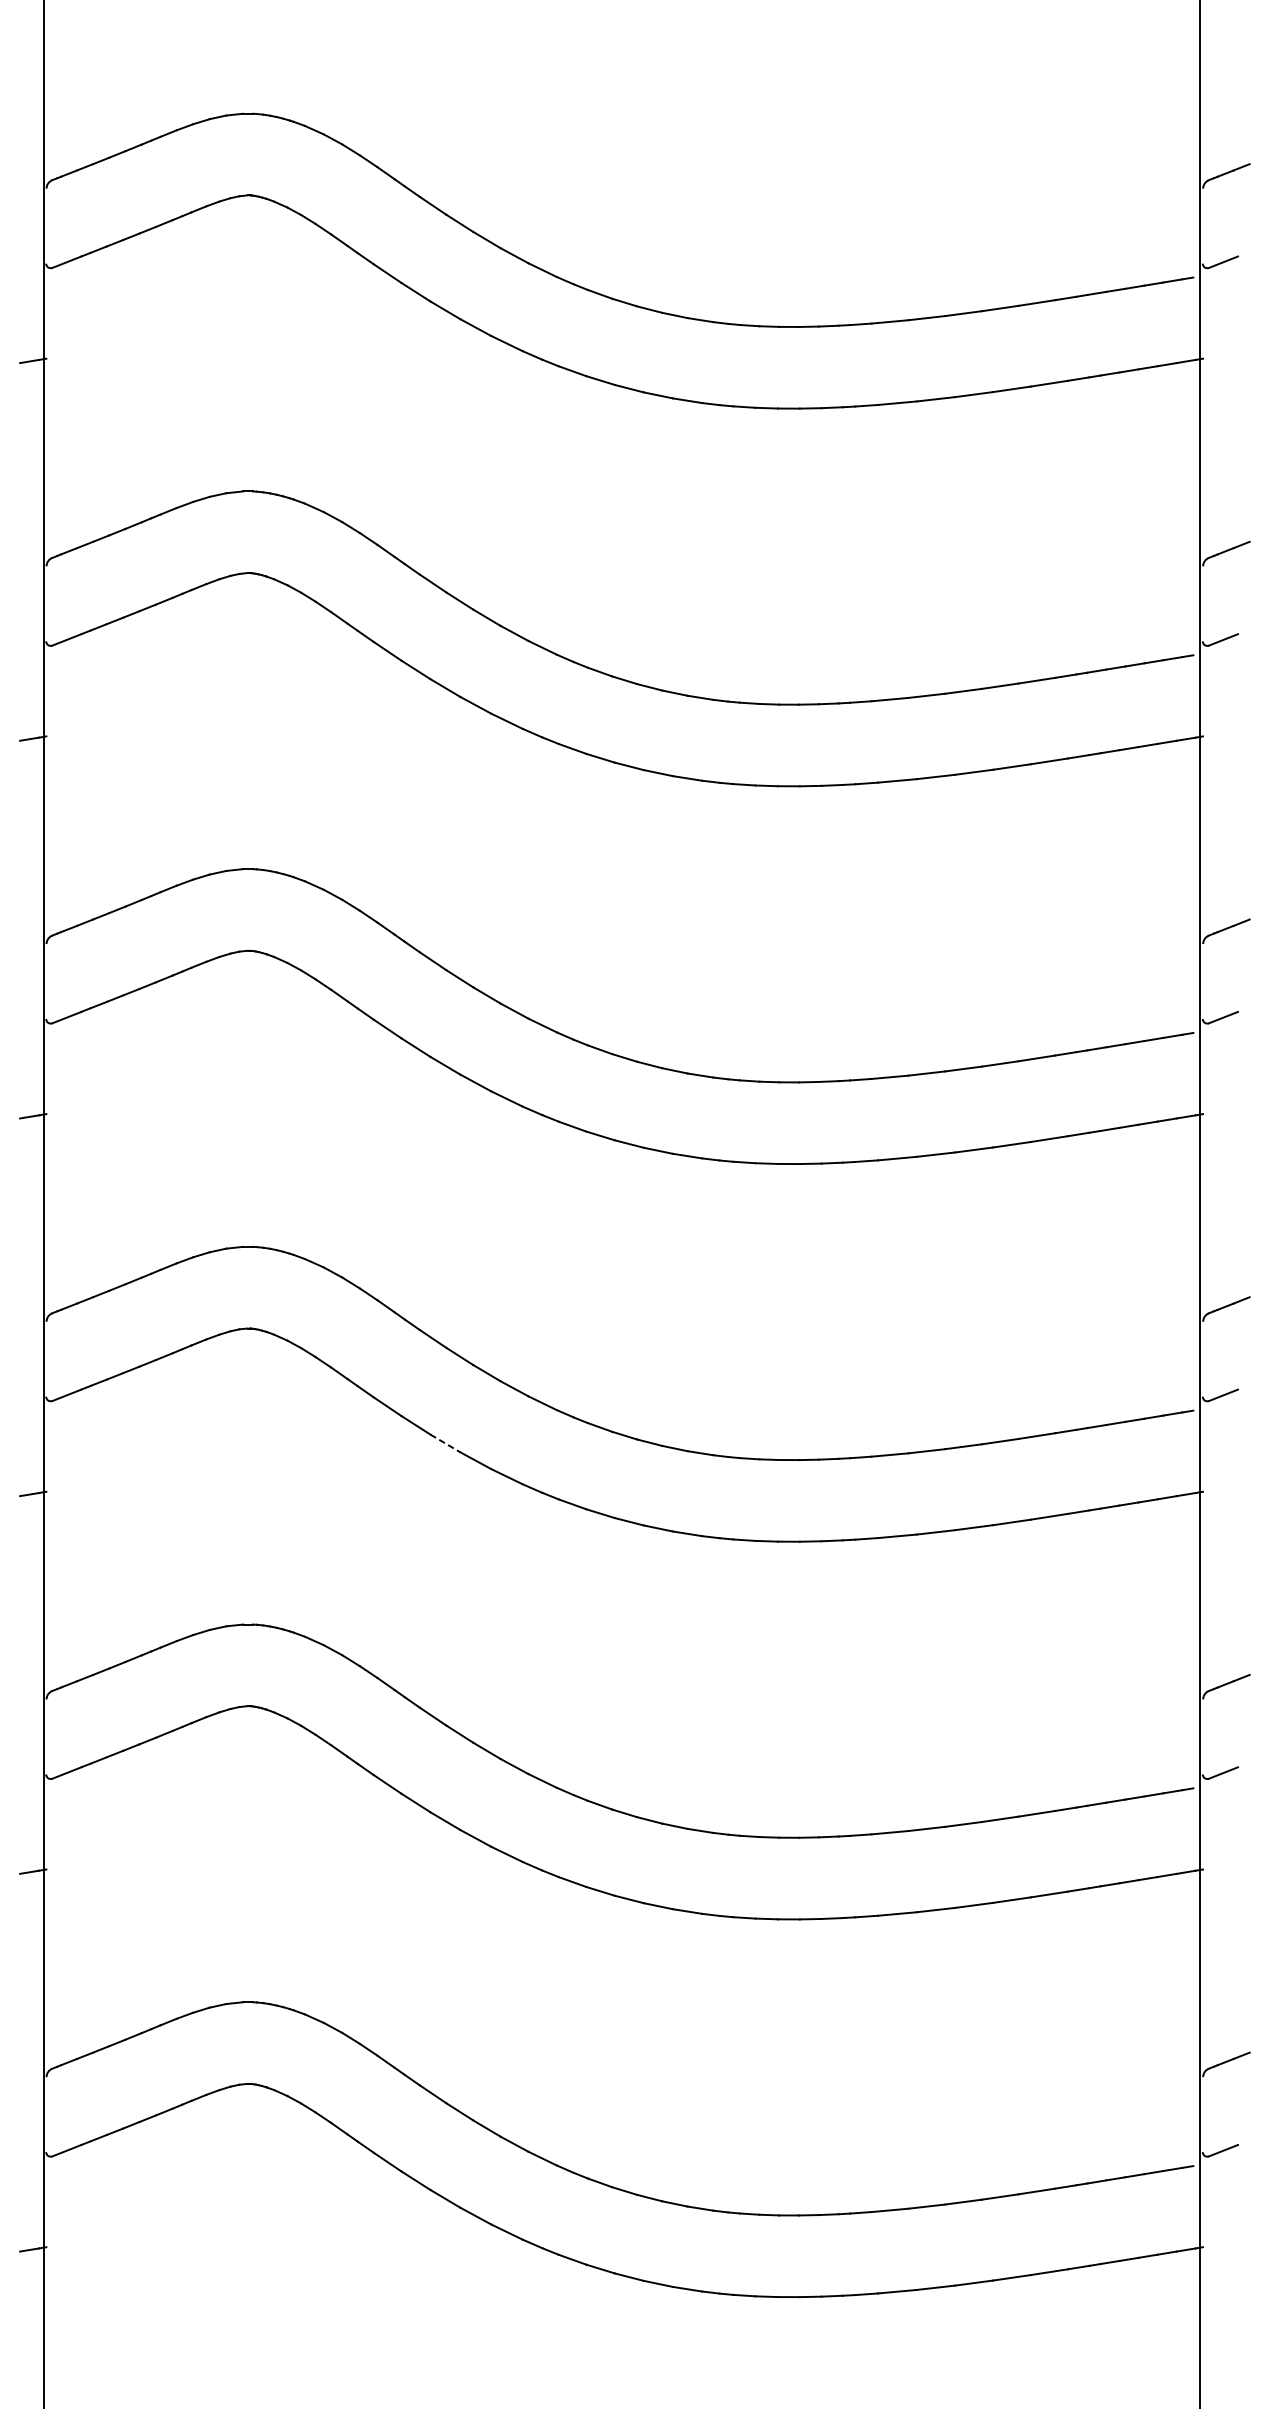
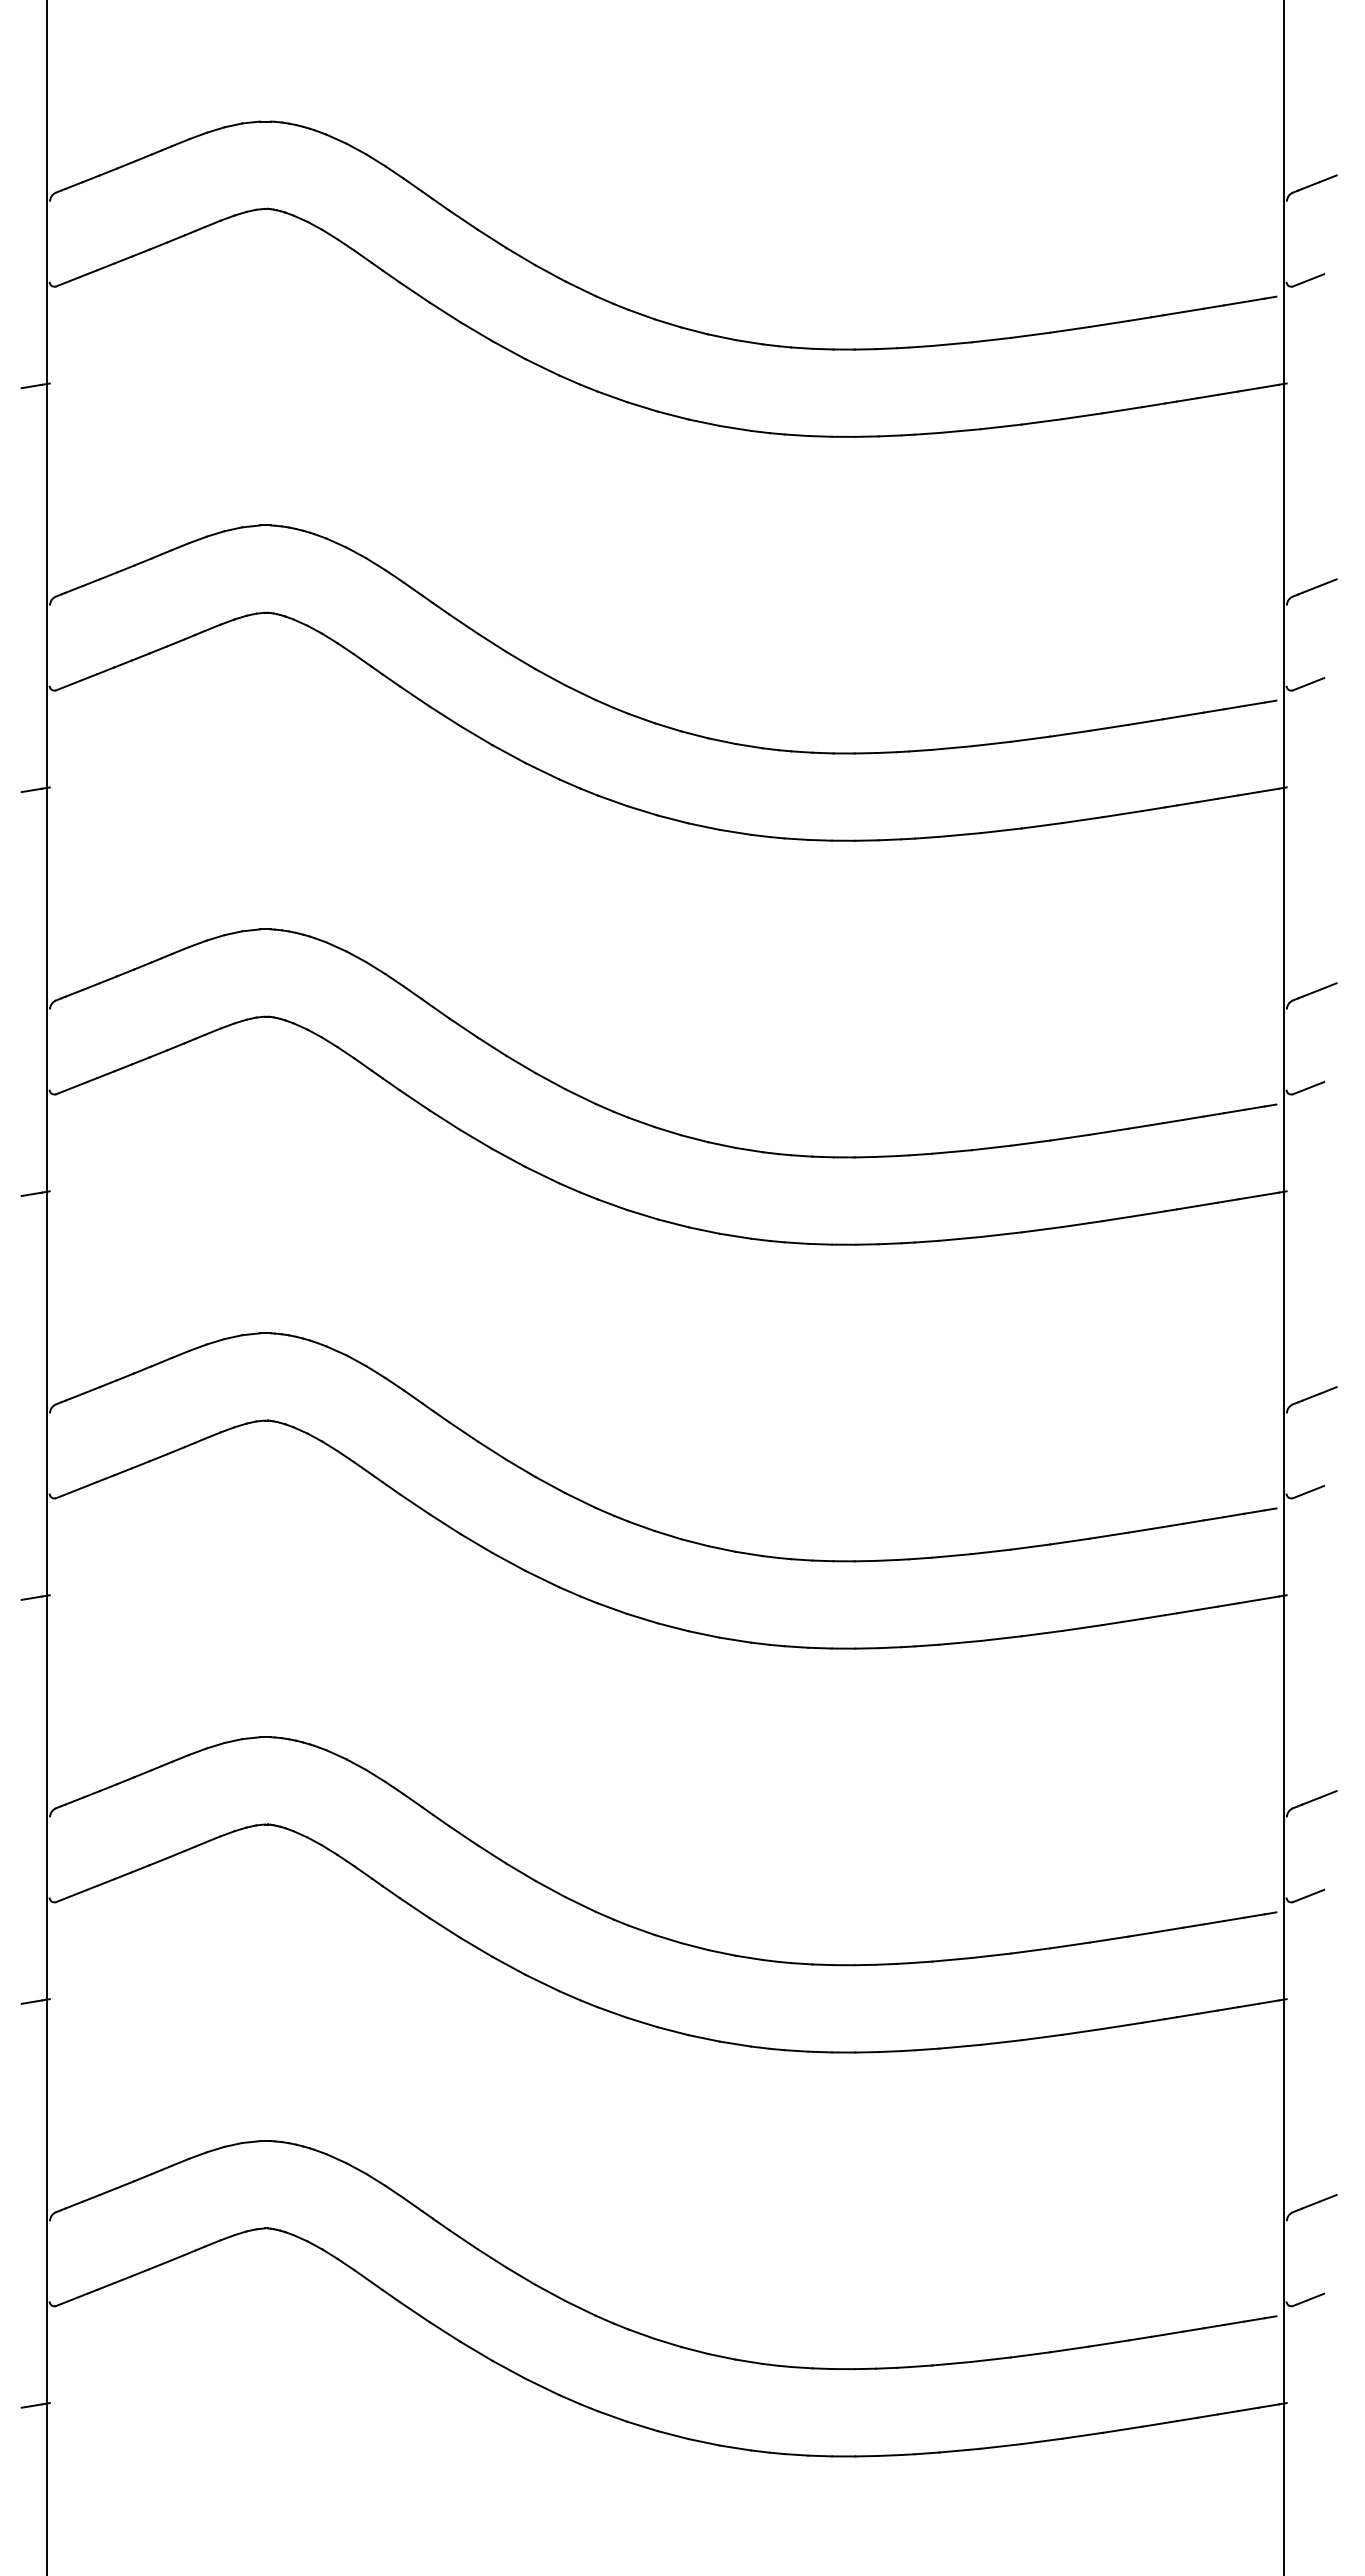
line: (445, 1443) -> (476, 1543), dashed -> solid

